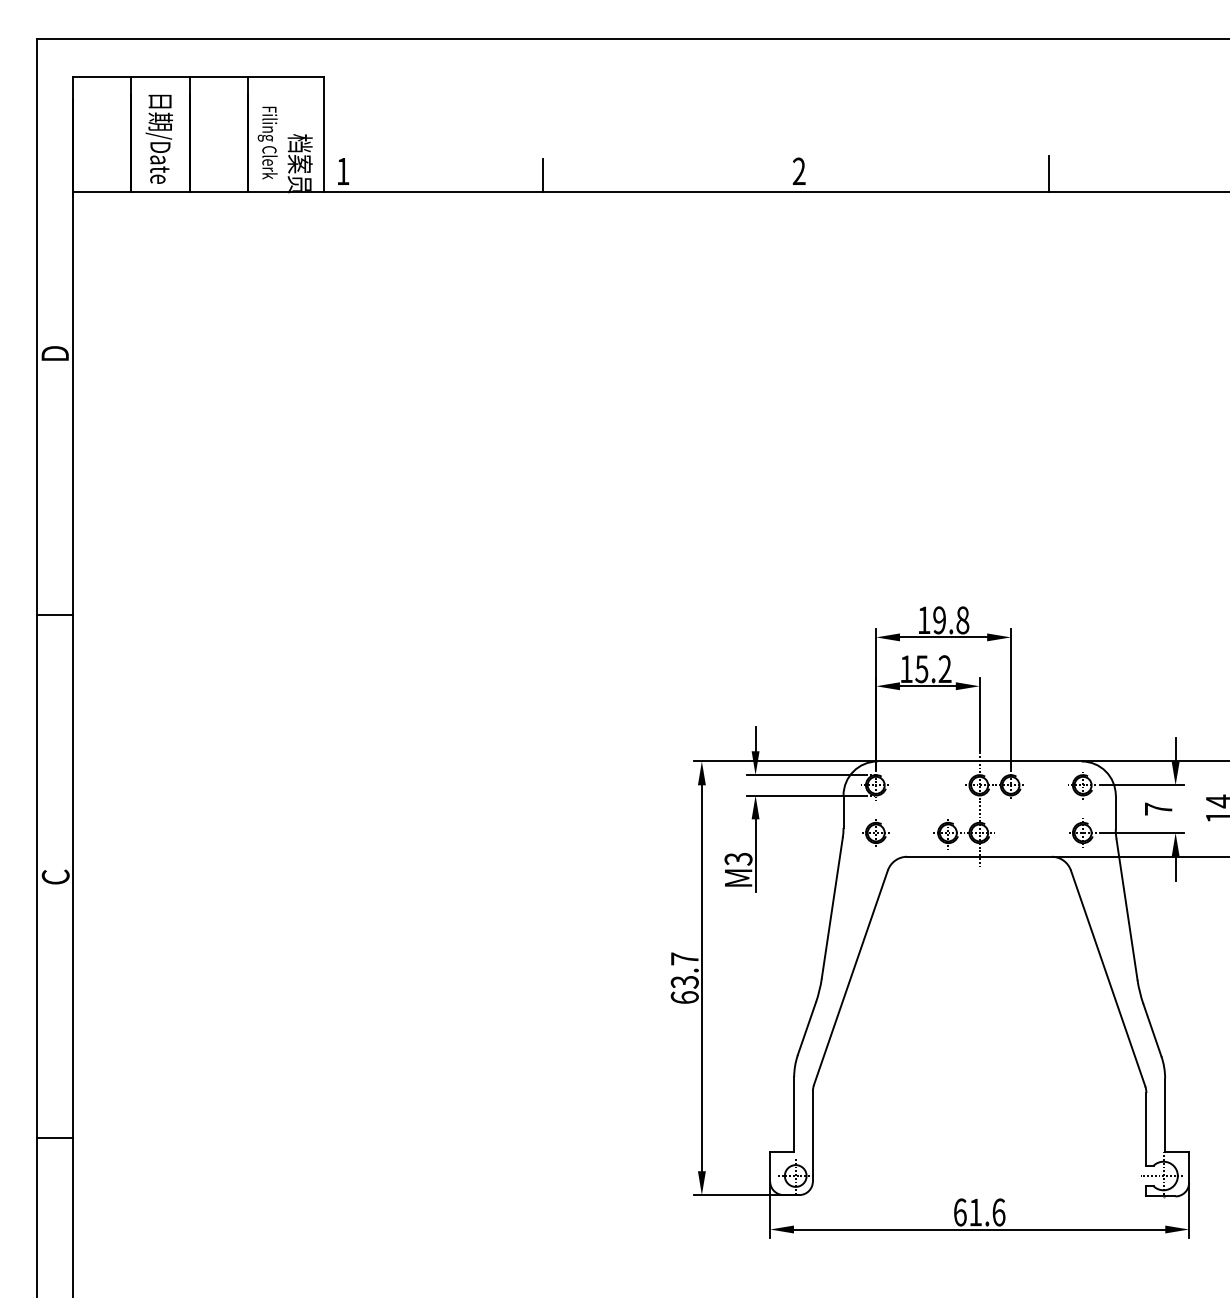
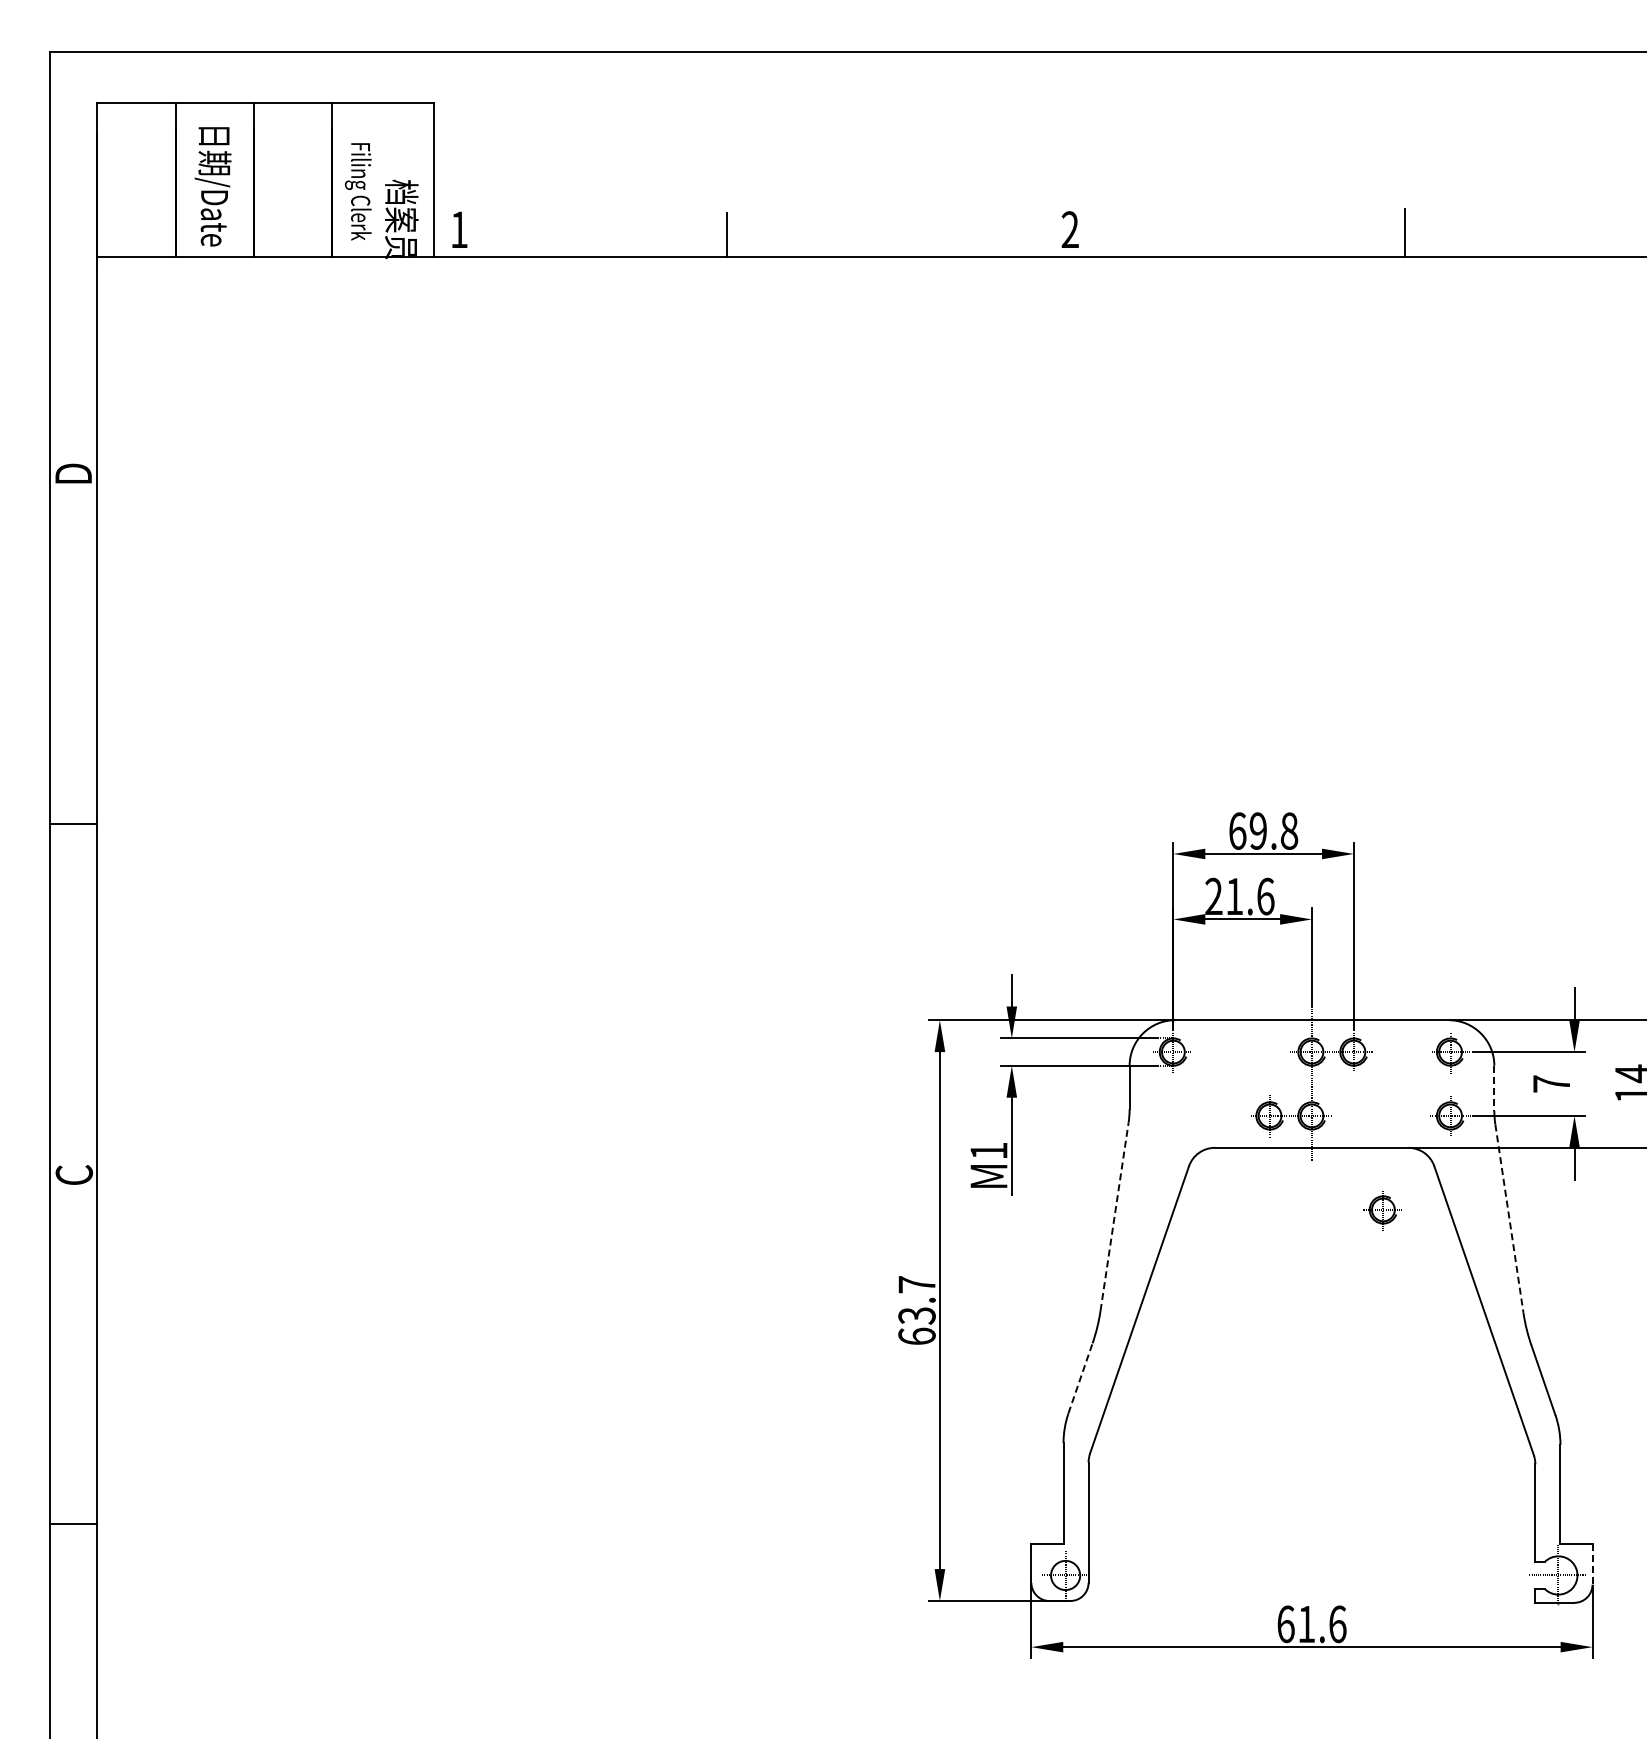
text: (924, 619) -> (1237, 830), 19.8 -> 69.8
text: (925, 669) -> (1239, 896), 15.2 -> 21.6
line: (1115, 812) -> (1494, 1088), solid -> dashed
part: (875, 833) -> (1382, 1210), moved
text: (738, 858) -> (988, 1150), M3 -> M1
line: (832, 908) -> (1114, 1216), solid -> dashed
line: (1127, 910) -> (1509, 1219), solid -> dashed
line: (806, 1028) -> (1080, 1377), solid -> dashed
line: (1189, 1167) -> (1592, 1564), solid -> dashed

